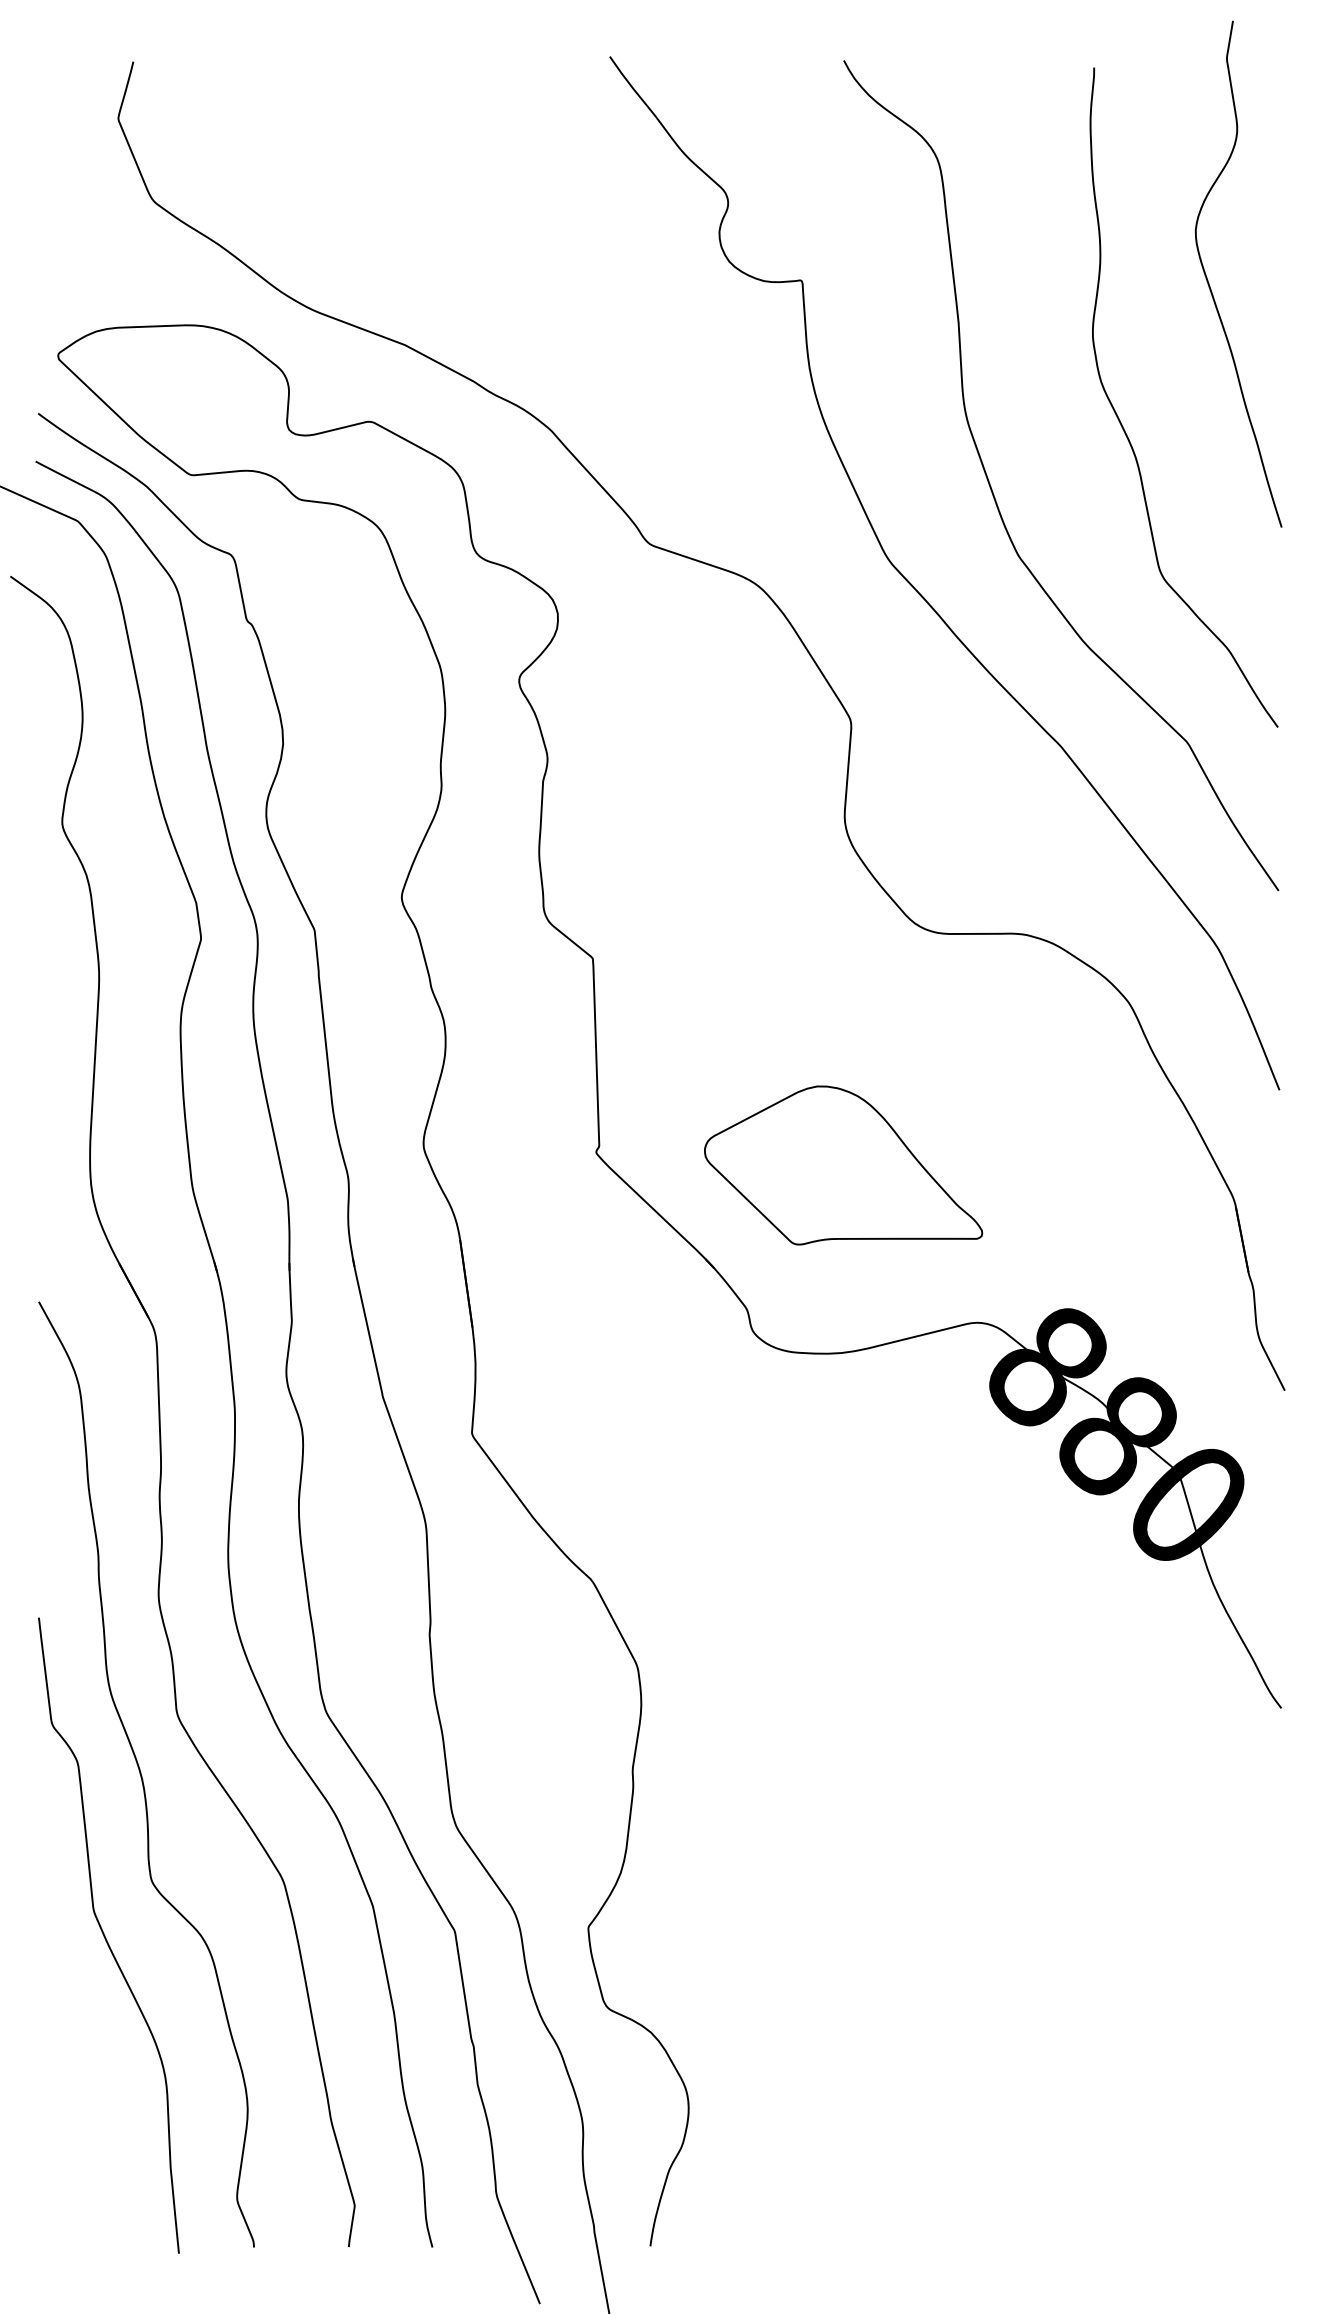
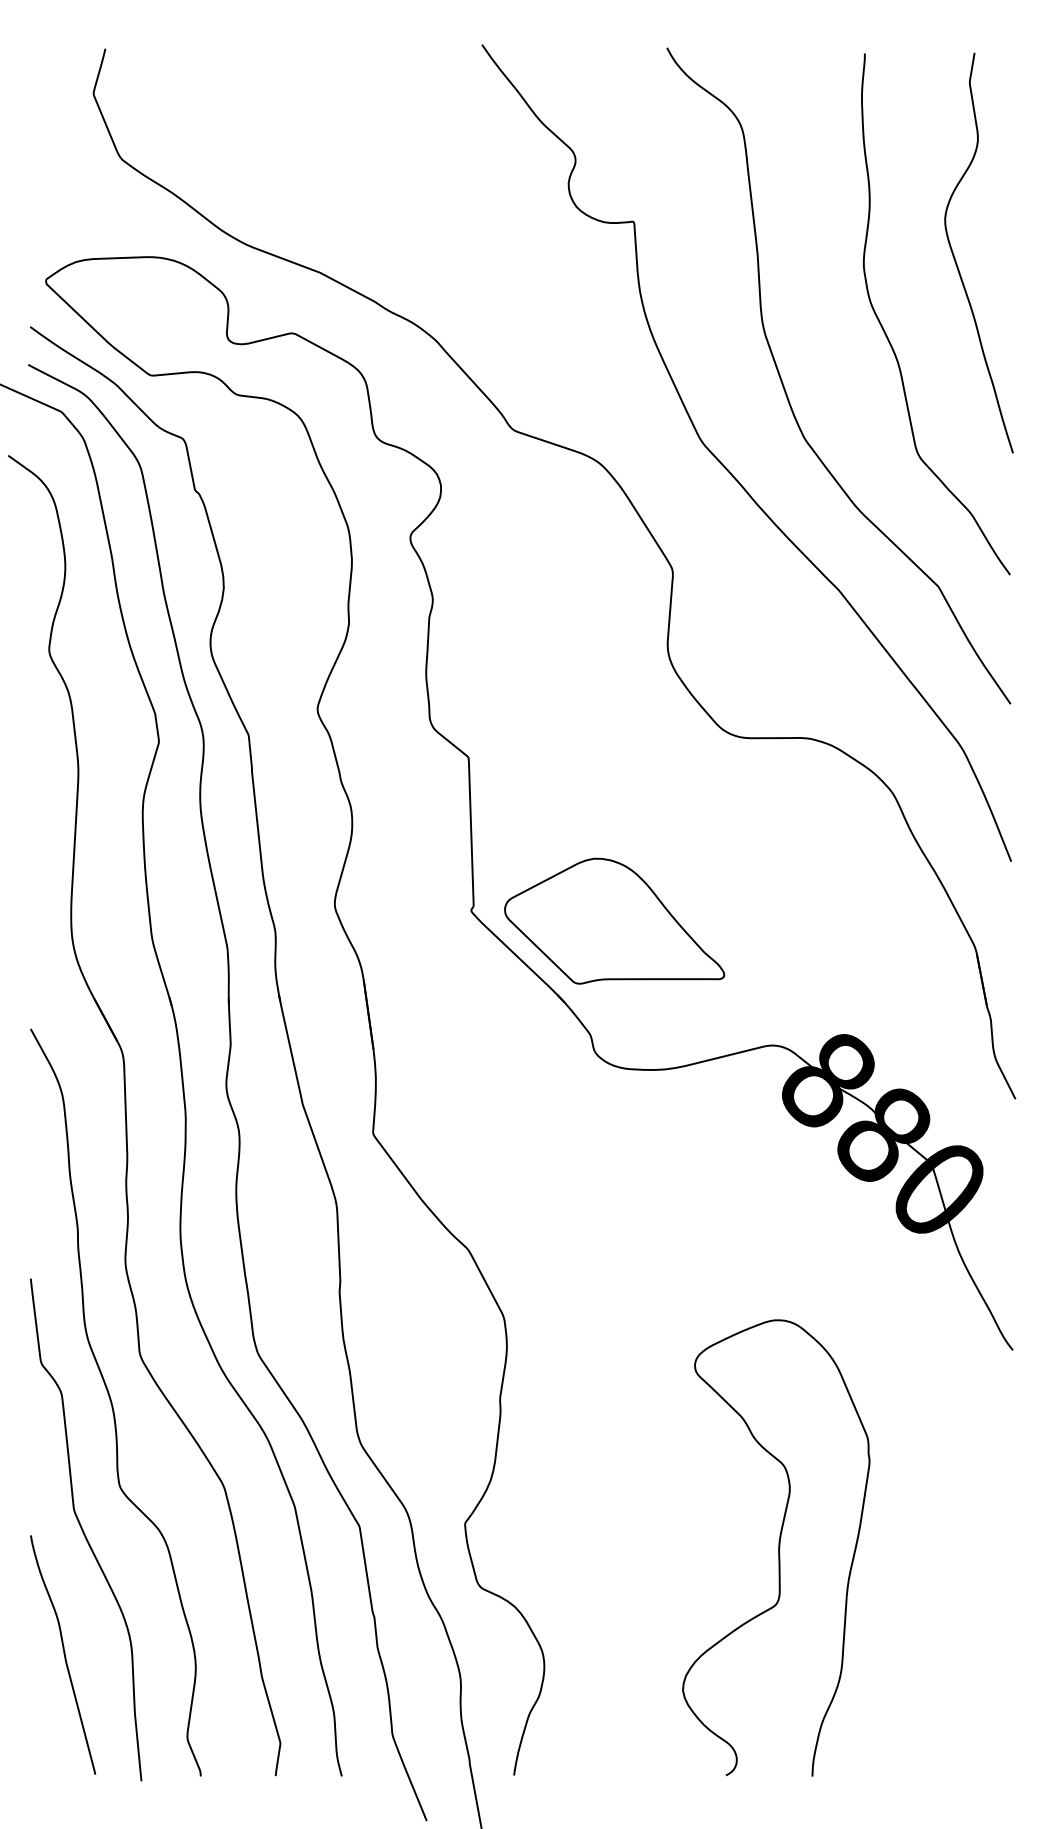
curve: (1209, 283) -> (956, 260), moved
part: (843, 1165) -> (614, 921), moved
curve: (984, 1958) -> (778, 1548), added
curve: (80, 2092) -> (63, 1653), added

